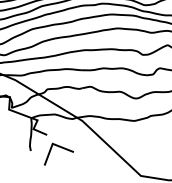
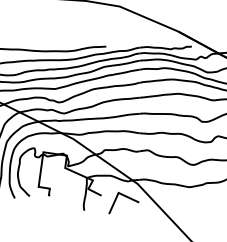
line: (59, 147) -> (125, 197), moved

